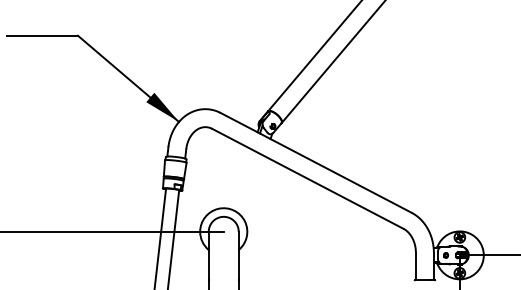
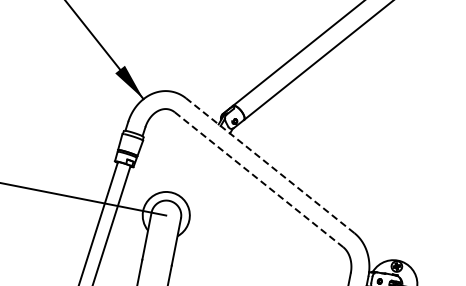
line: (316, 162) -> (270, 165), solid -> dashed
line: (307, 178) -> (258, 179), solid -> dashed

